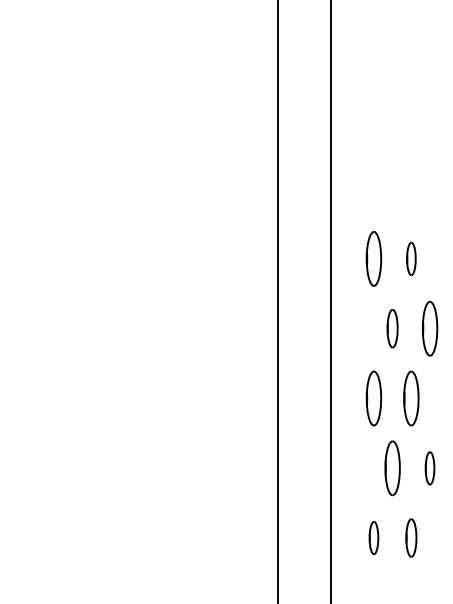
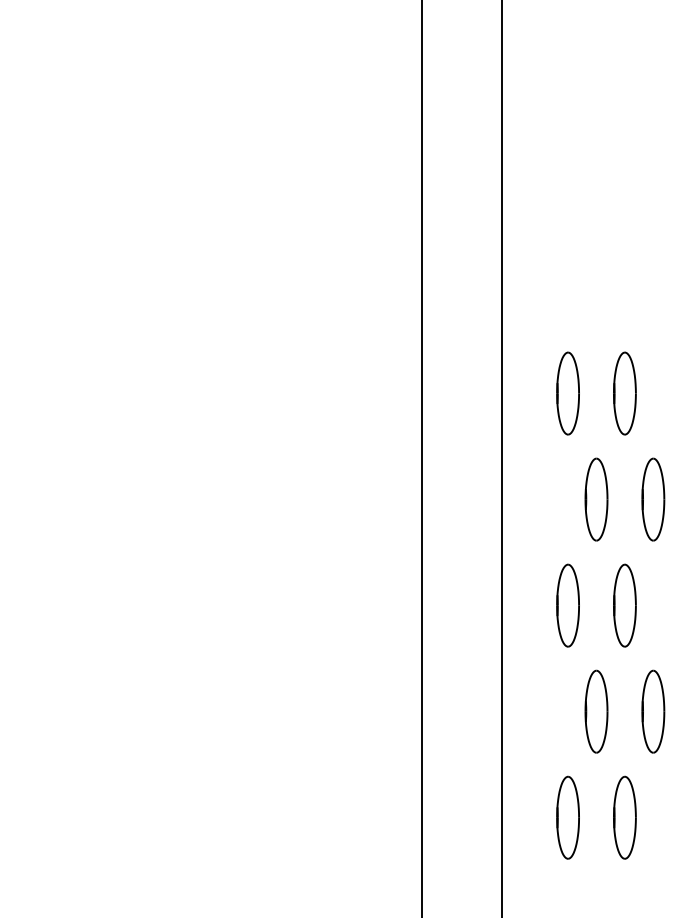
part: (411, 258) -> (625, 392), size x1.67
part: (392, 328) -> (596, 499), size x1.43
part: (429, 468) -> (652, 712), size x1.67
part: (373, 537) -> (567, 816), size x1.67
part: (411, 537) -> (625, 816), size x1.43

